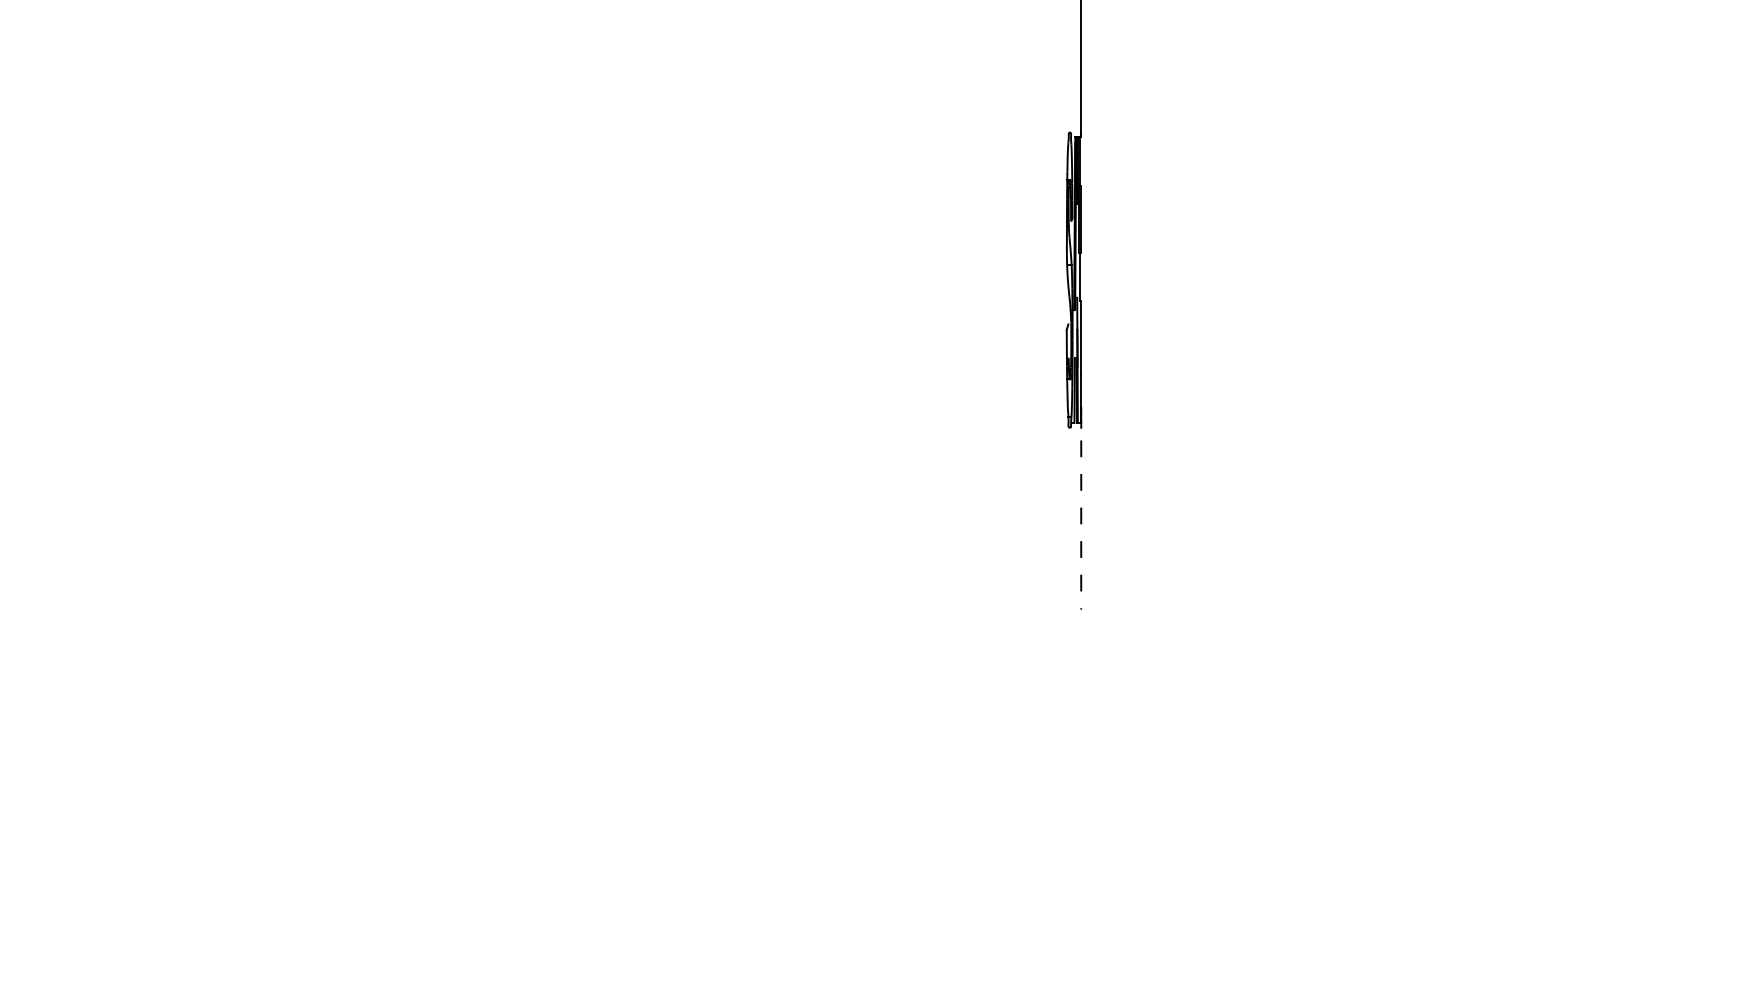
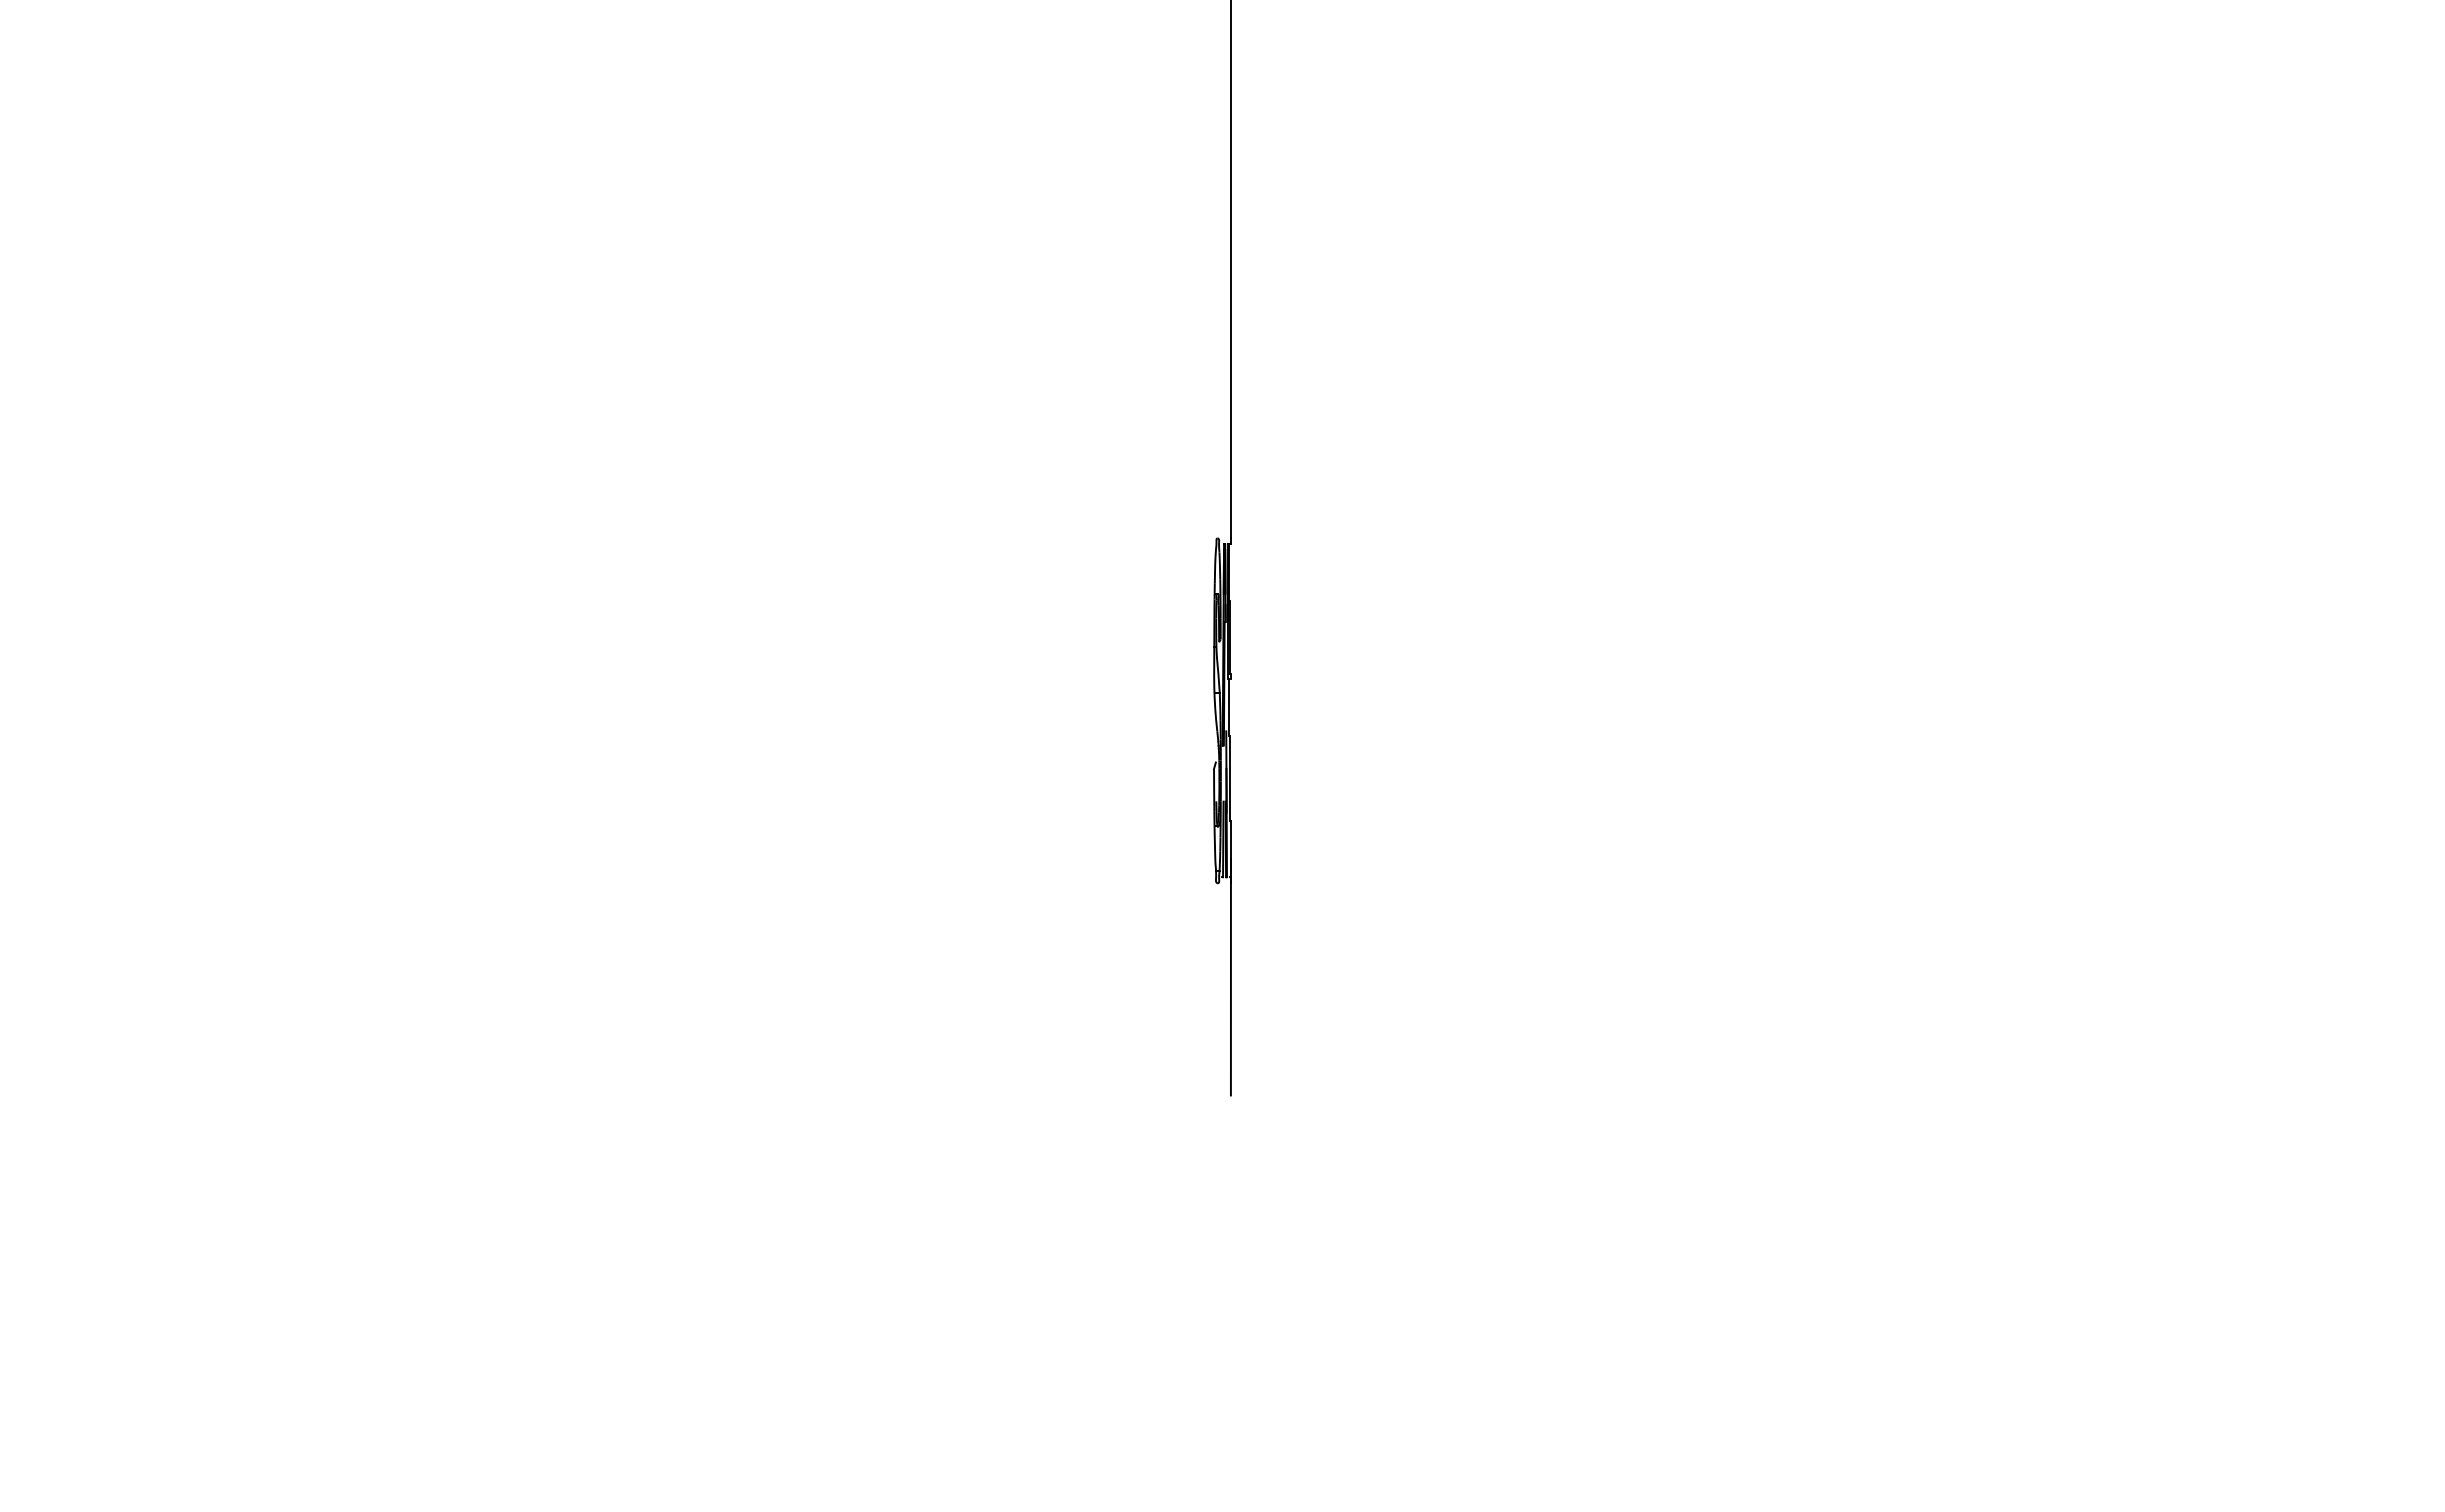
line: (1080, 508) -> (1230, 977), dashed -> solid

